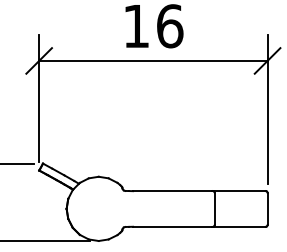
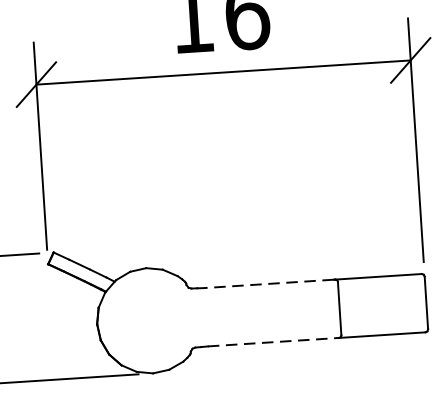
line: (172, 191) -> (268, 284), solid -> dashed
line: (172, 226) -> (272, 341), solid -> dashed

